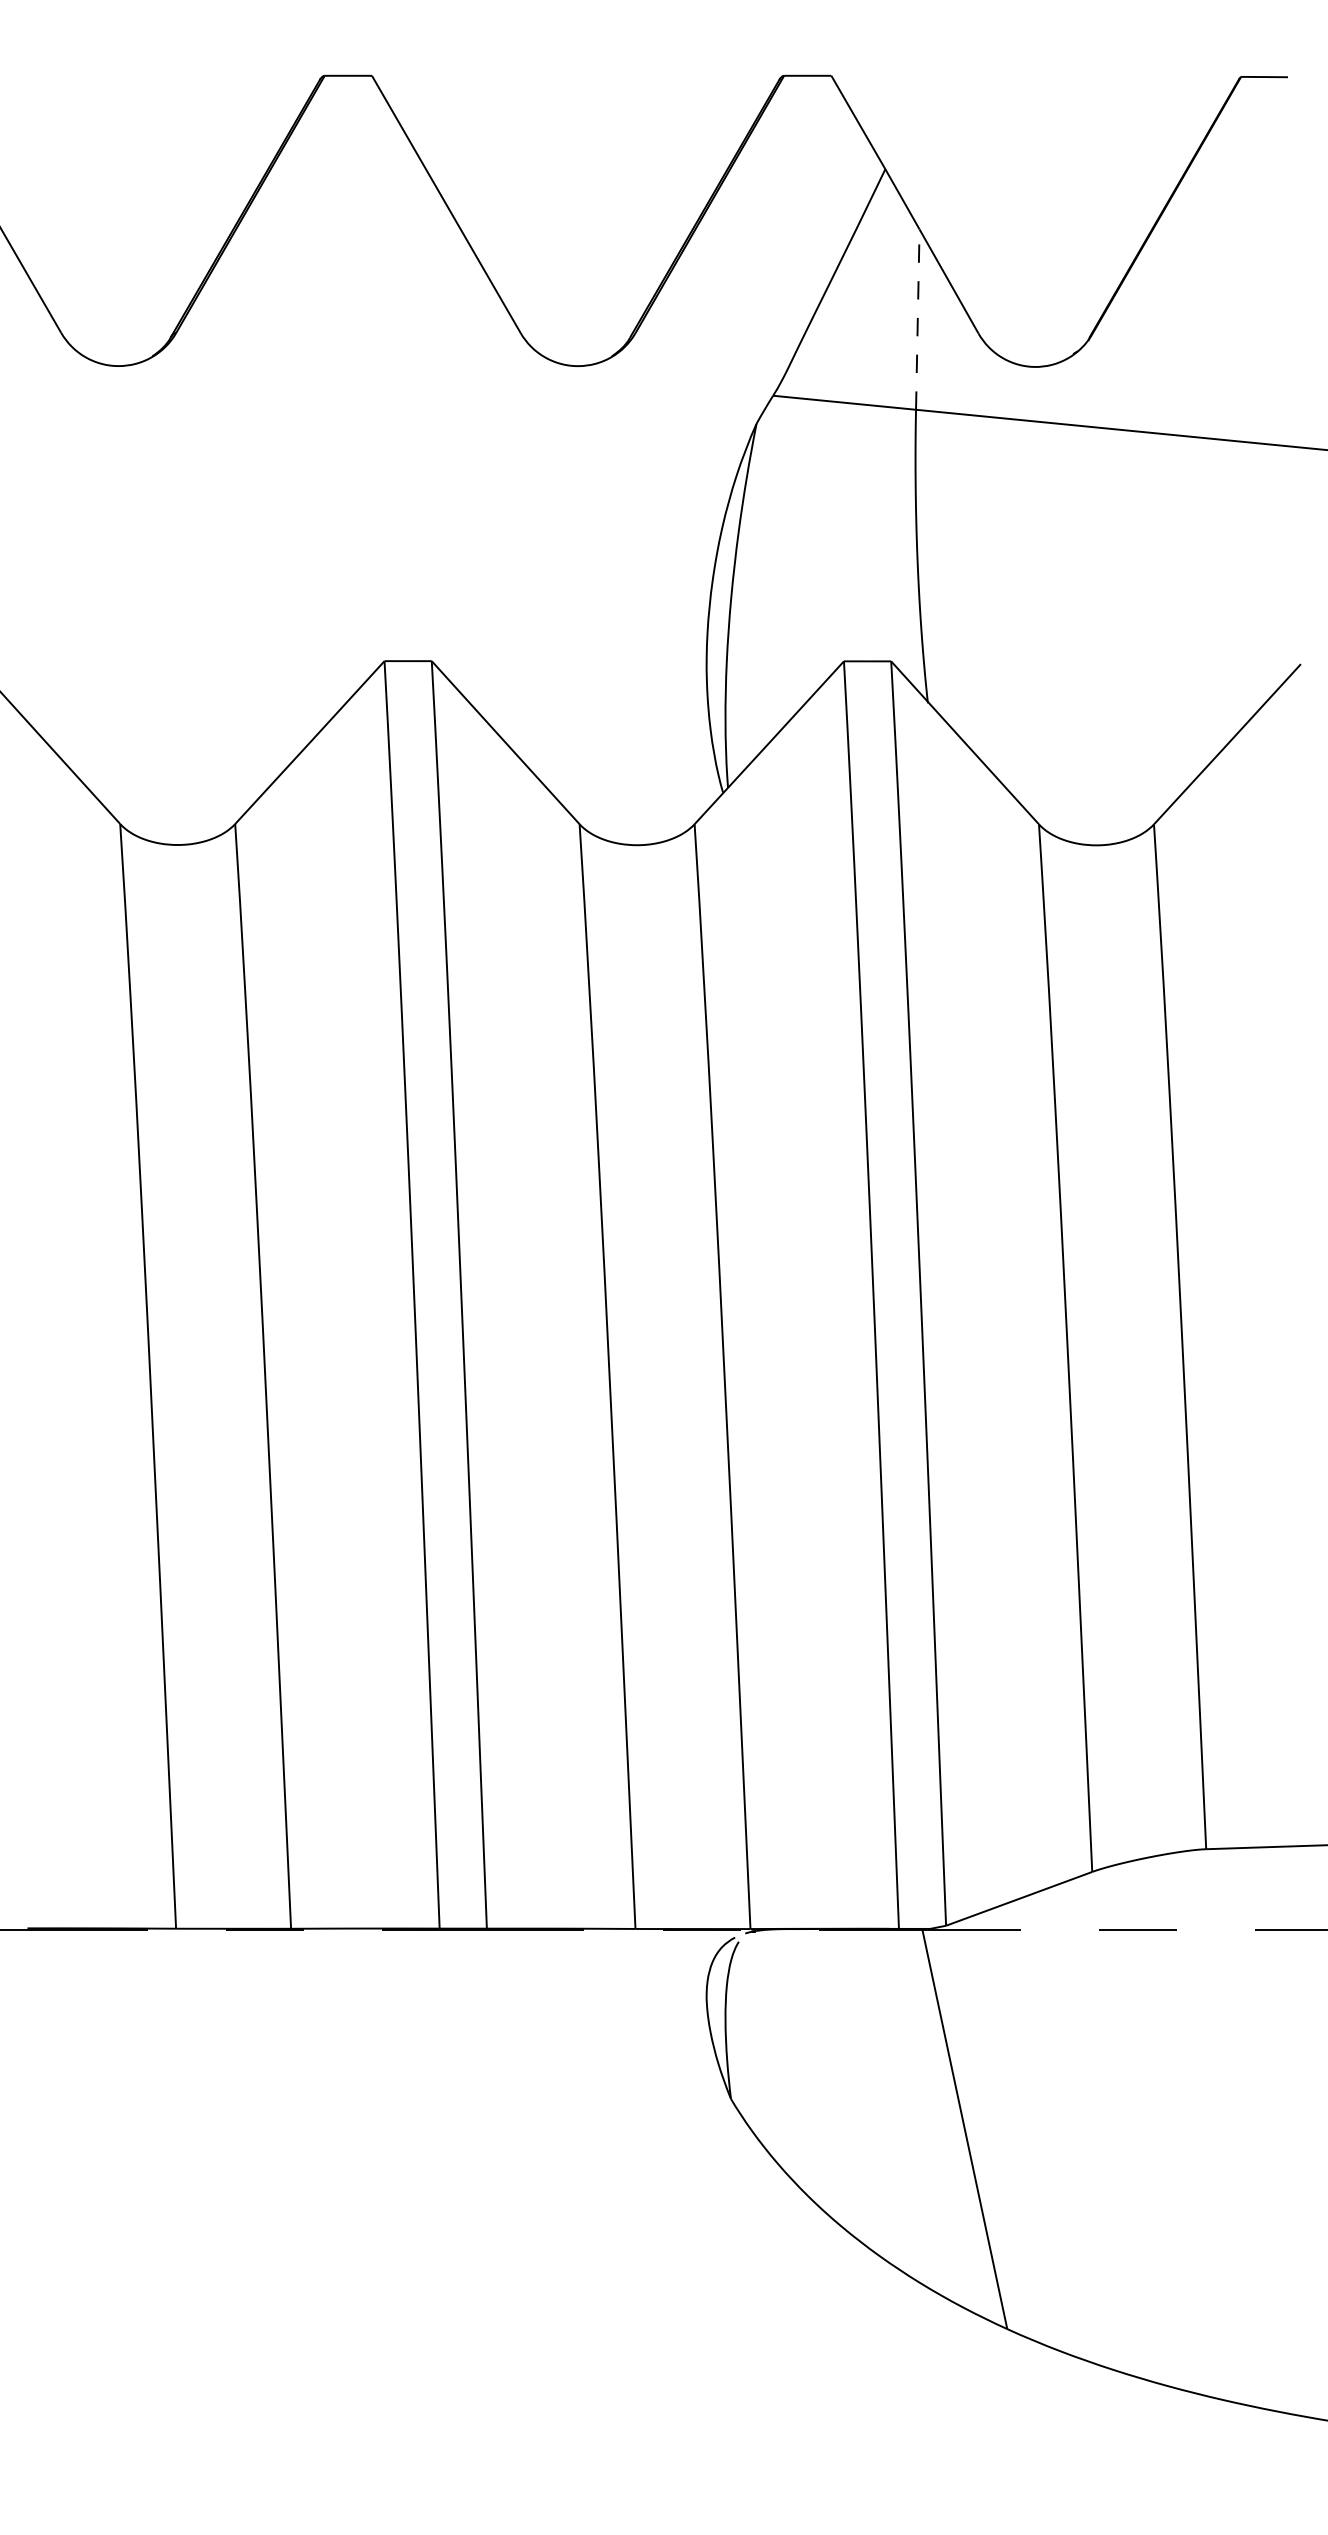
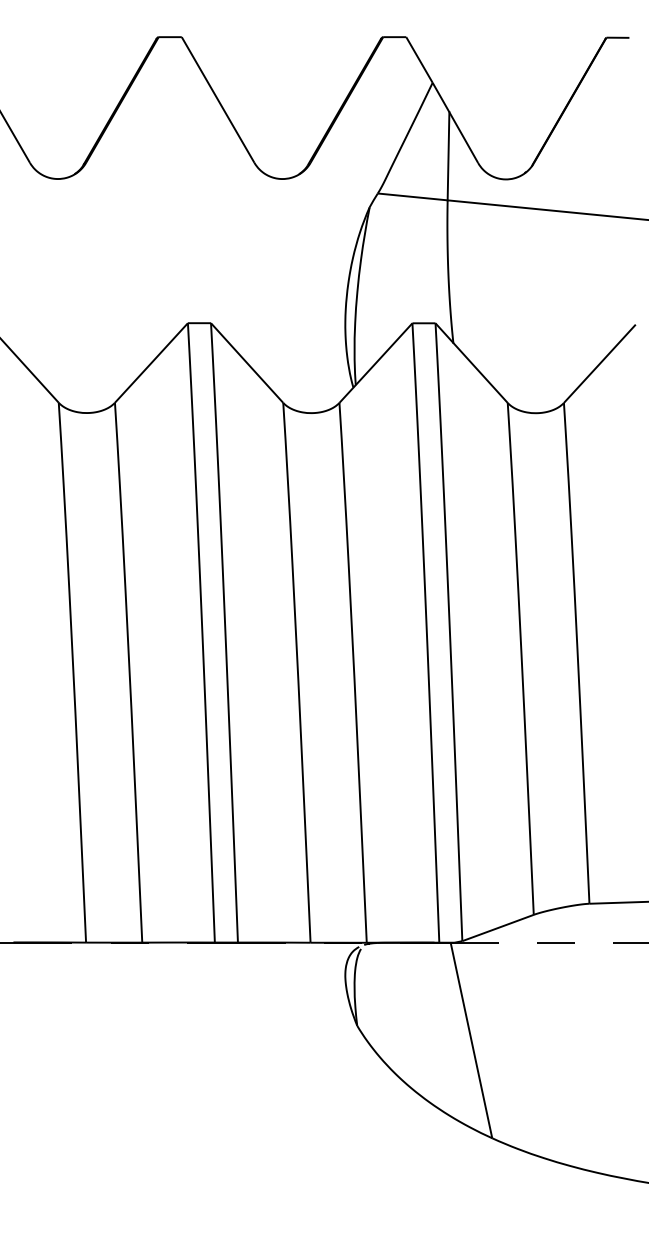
line: (917, 317) -> (448, 155), dashed -> solid

